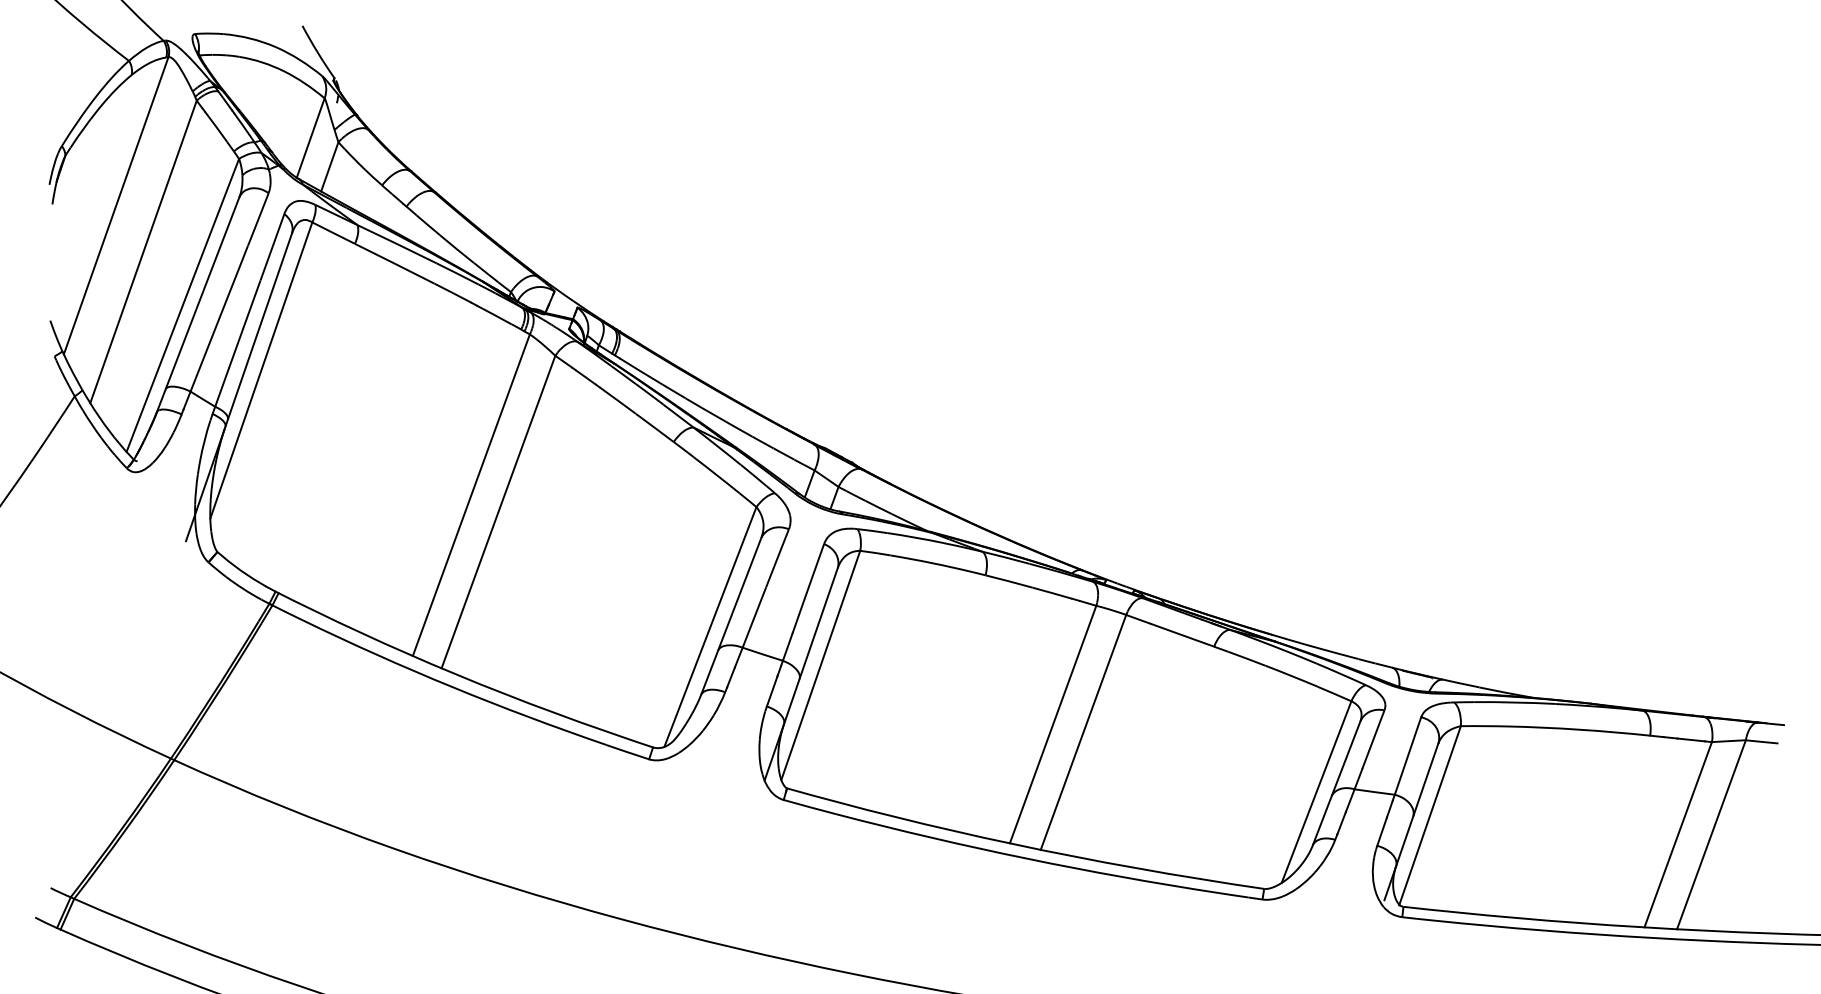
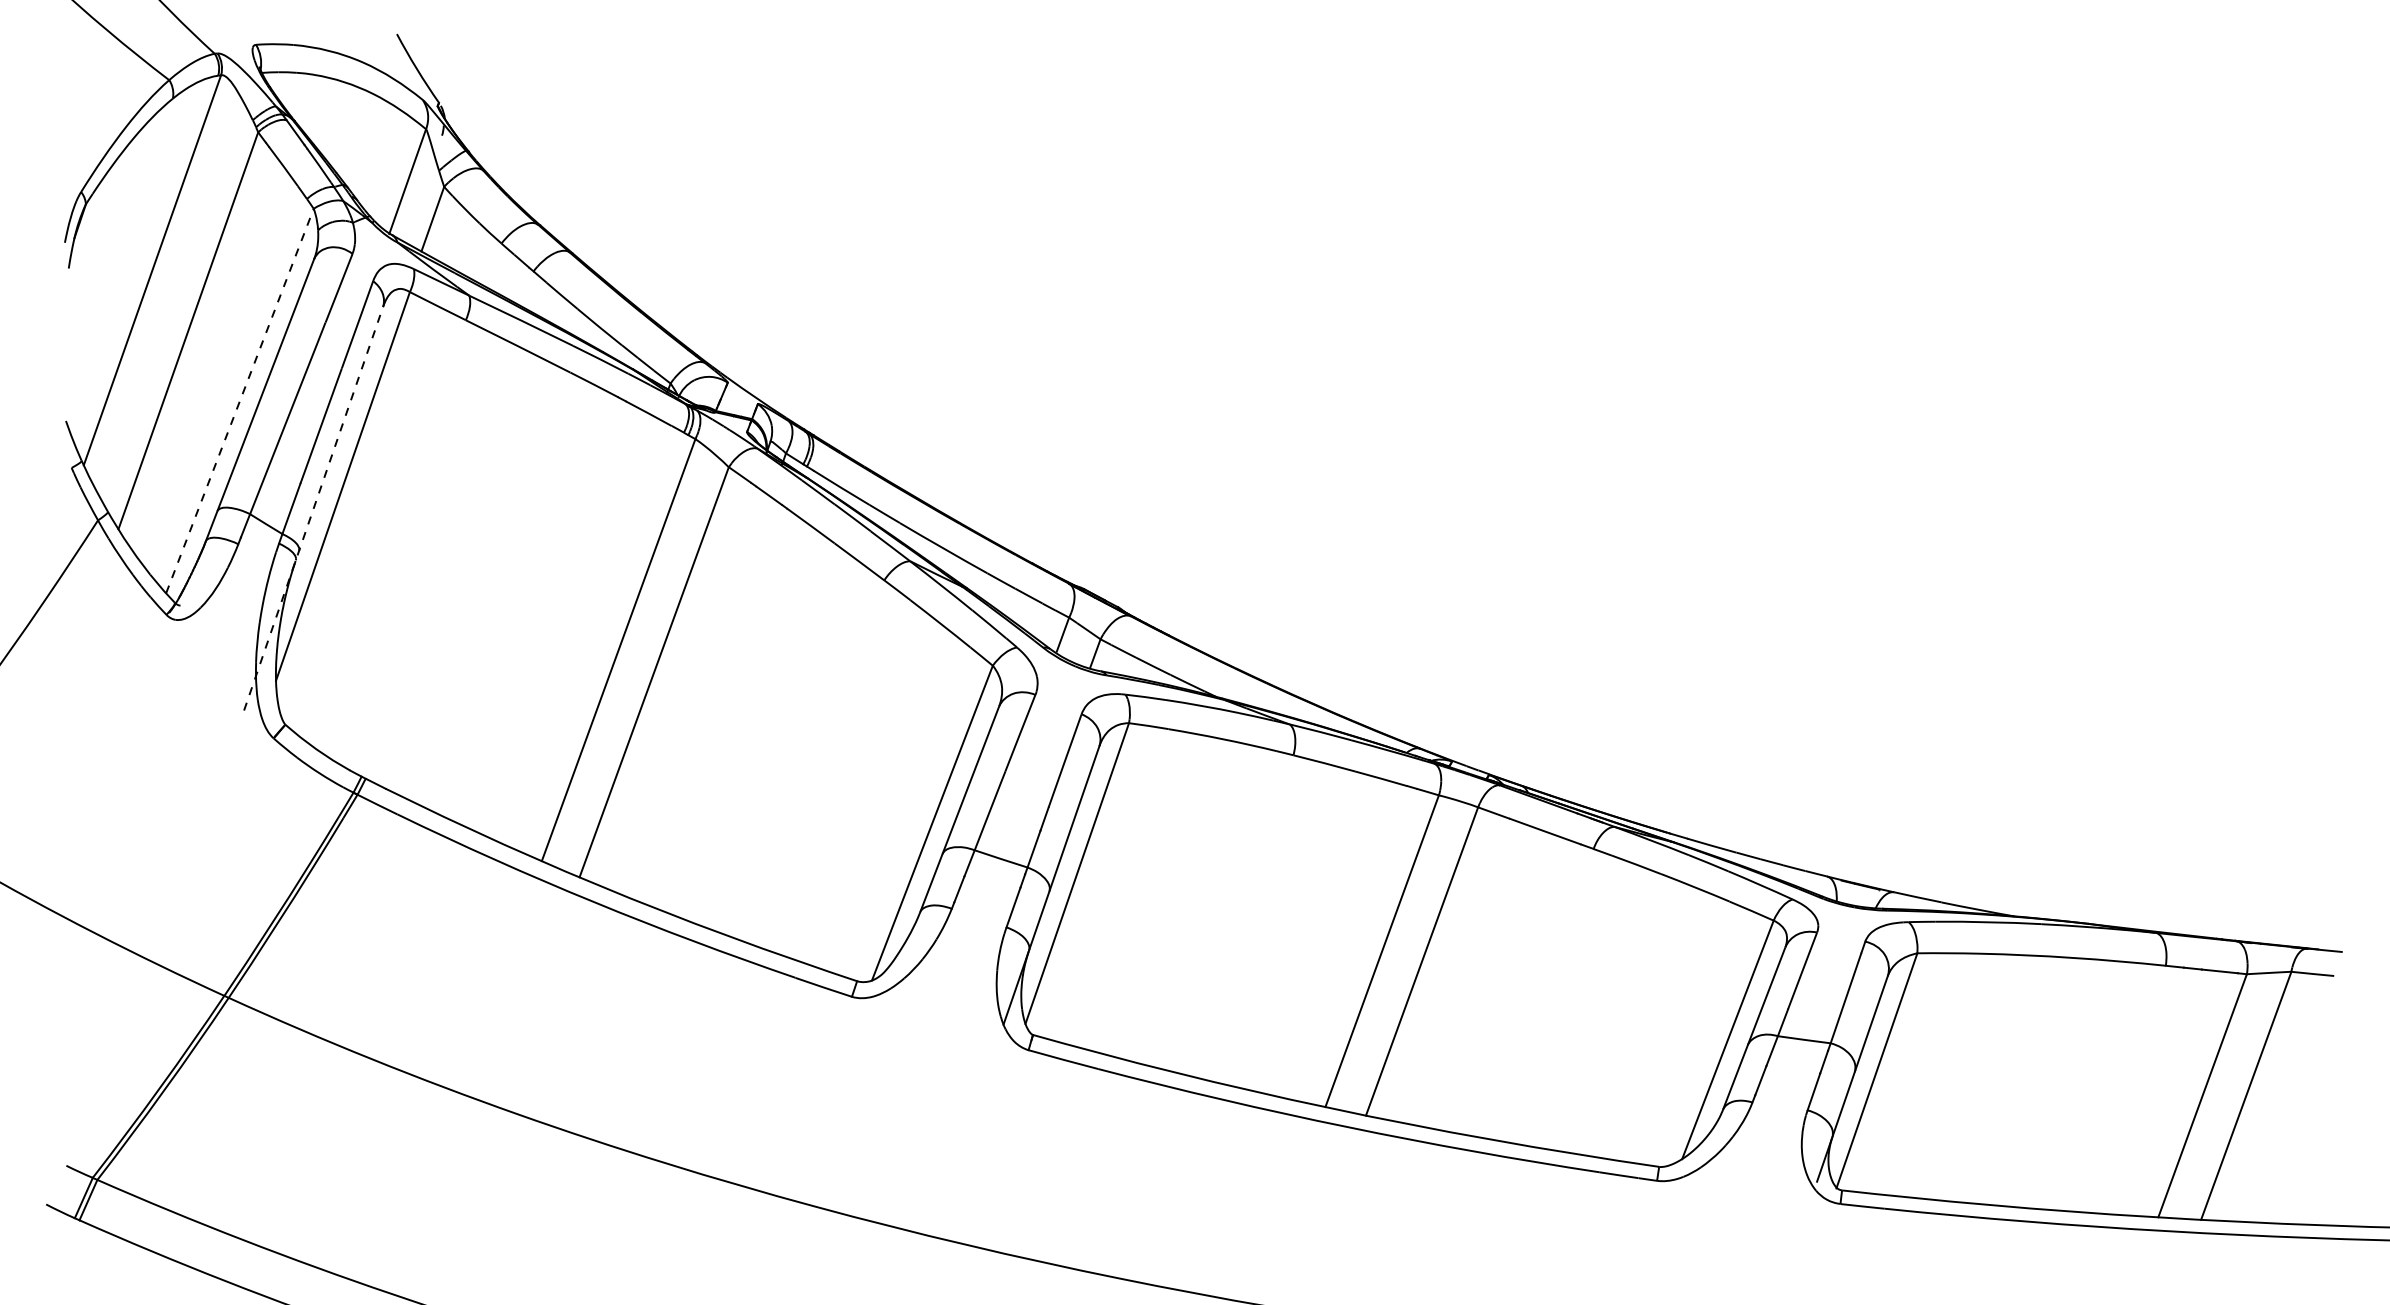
line: (182, 305) -> (239, 401), solid -> dashed
line: (238, 387) -> (313, 508), solid -> dashed

